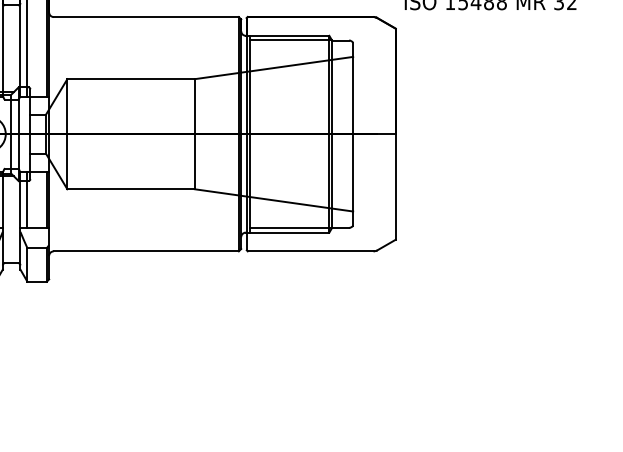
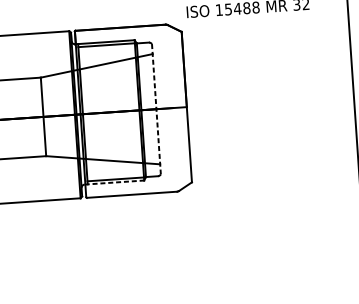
line: (353, 134) -> (156, 109), solid -> dashed
line: (287, 232) -> (114, 182), solid -> dashed

